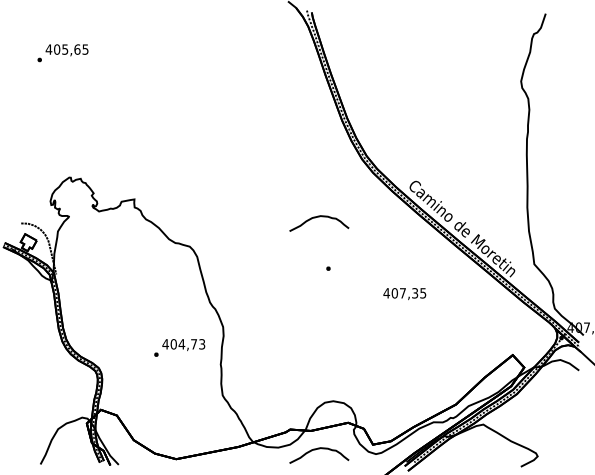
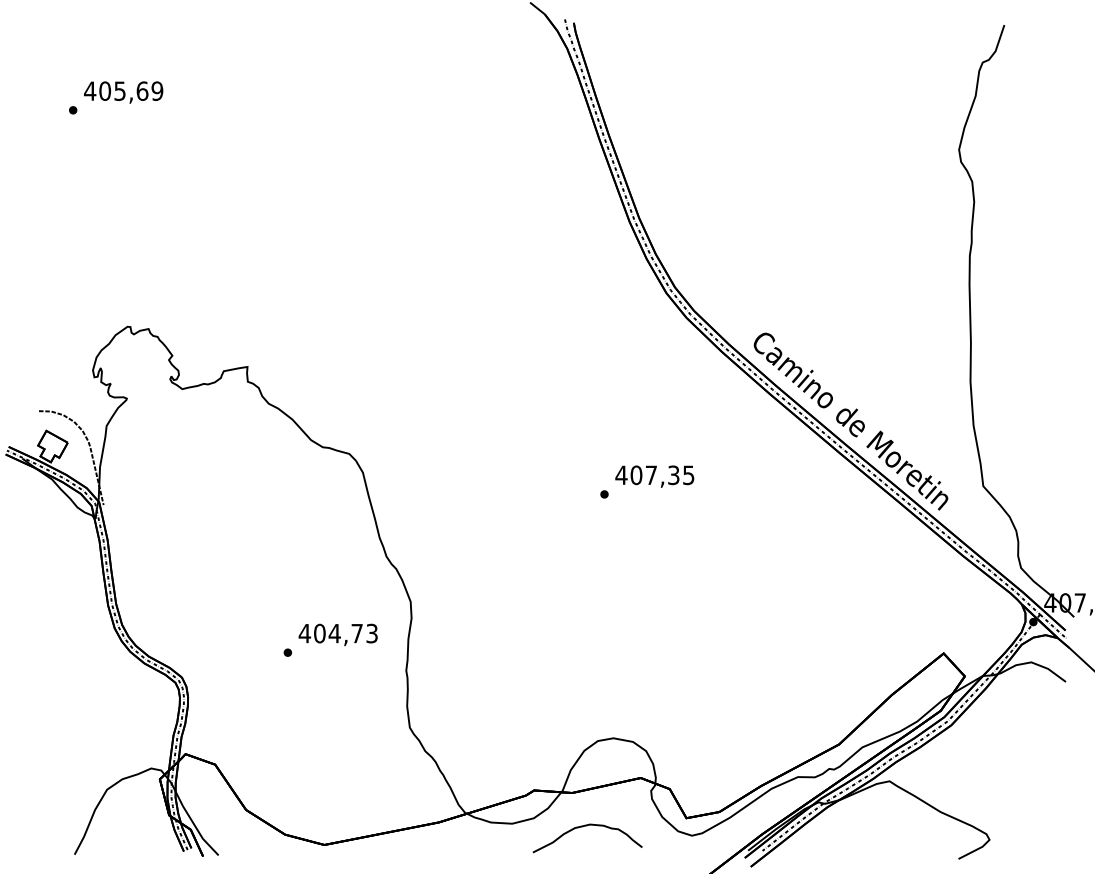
text: (85, 49) -> (157, 91), 405,65 -> 405,69
curve: (319, 217) -> (587, 400), removed
text: (404, 293) -> (654, 475), moved

